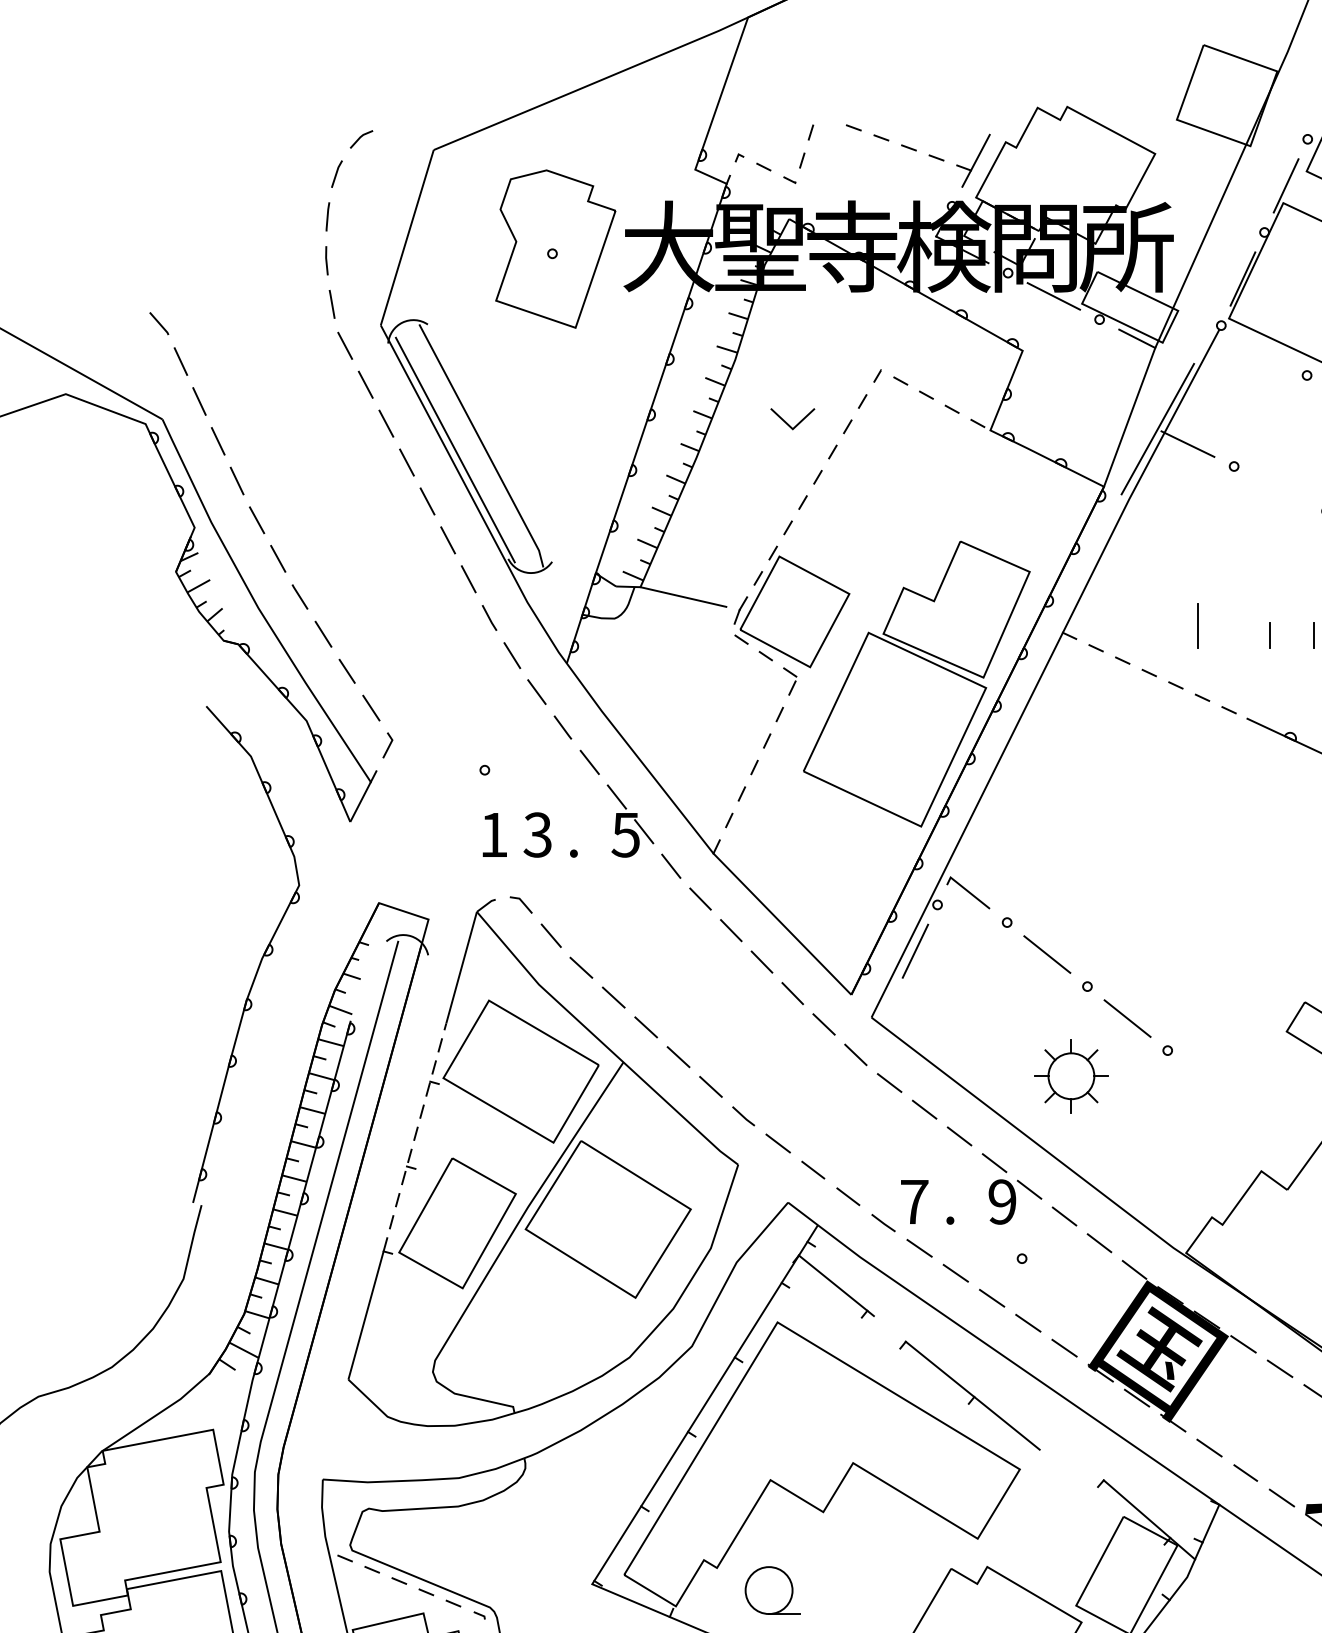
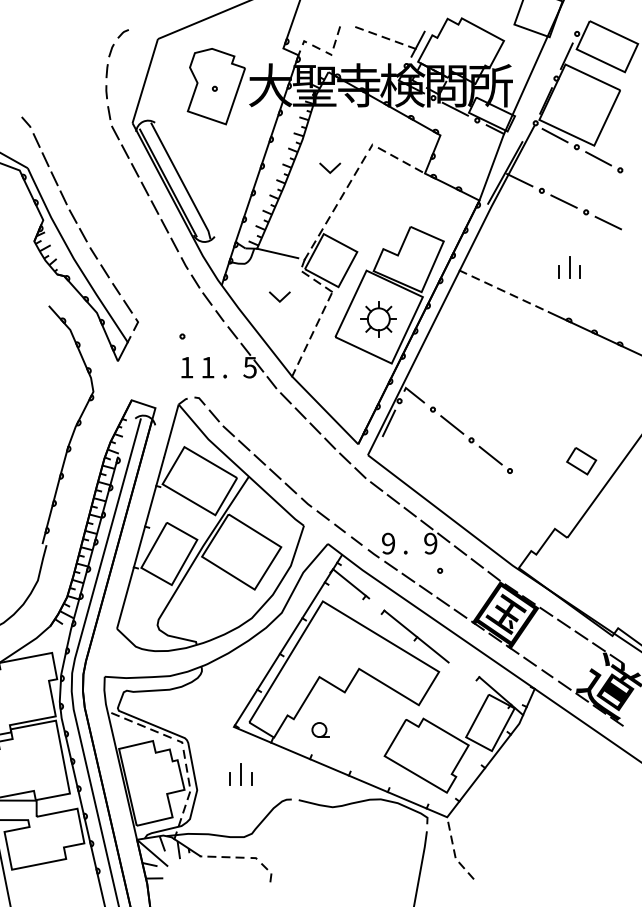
line: (1260, 351) -> (554, 135), added
line: (1279, 488) -> (563, 201), added
line: (1197, 626) -> (569, 267), moved
line: (682, 690) -> (277, 298), added
text: (537, 834) -> (207, 367), 3 -> 1
part: (1070, 1076) -> (378, 319), moved
line: (414, 1137) -> (148, 512), dashed -> solid
text: (914, 1201) -> (388, 543), 7 -> 9
part: (772, 1589) -> (320, 729), size x0.62

